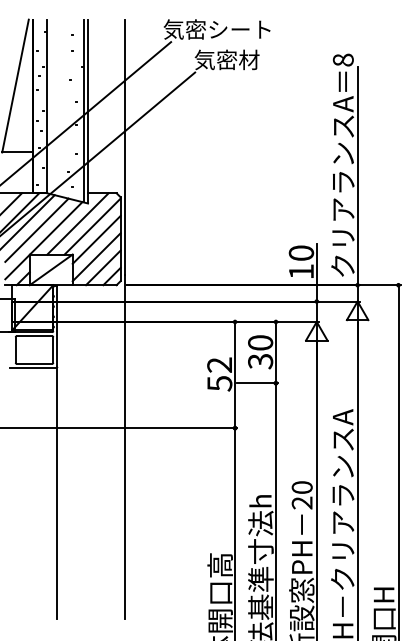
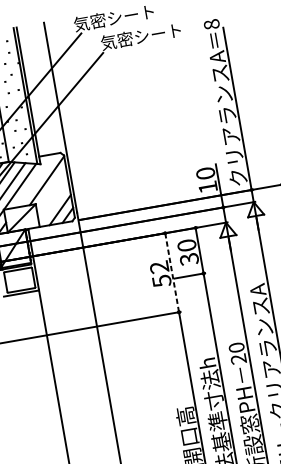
text: (270, 59) -> (157, 33), 気密材 -> 気密シート
line: (77, 223) -> (35, 180), removed
line: (96, 239) -> (51, 189), removed
line: (96, 257) -> (53, 203), removed
line: (235, 375) -> (172, 273), solid -> dashed

